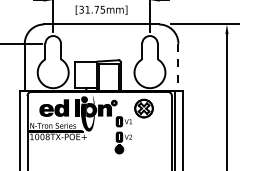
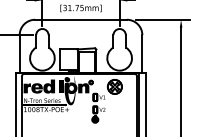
line: (178, 67) -> (142, 54), dashed -> solid
fill: (33, 110) -> (26, 88), added

